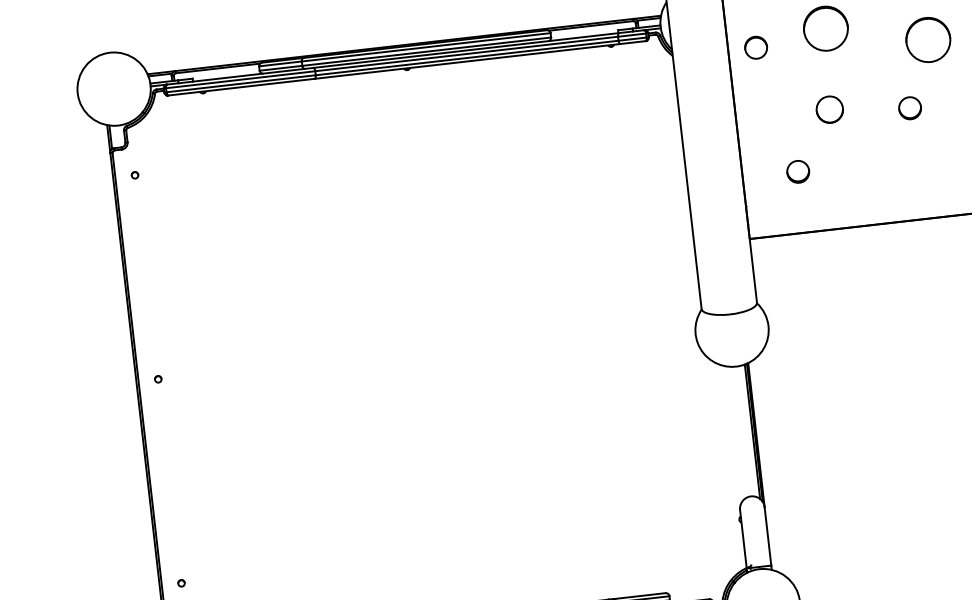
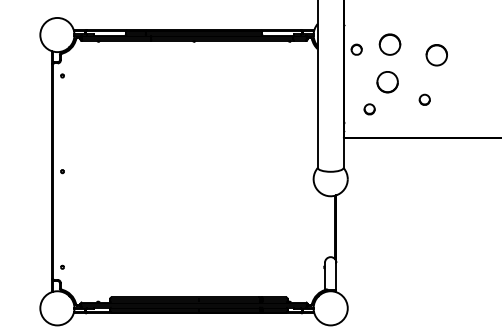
part: (909, 107) -> (424, 99), moved
part: (829, 110) -> (387, 82), size x1.67

